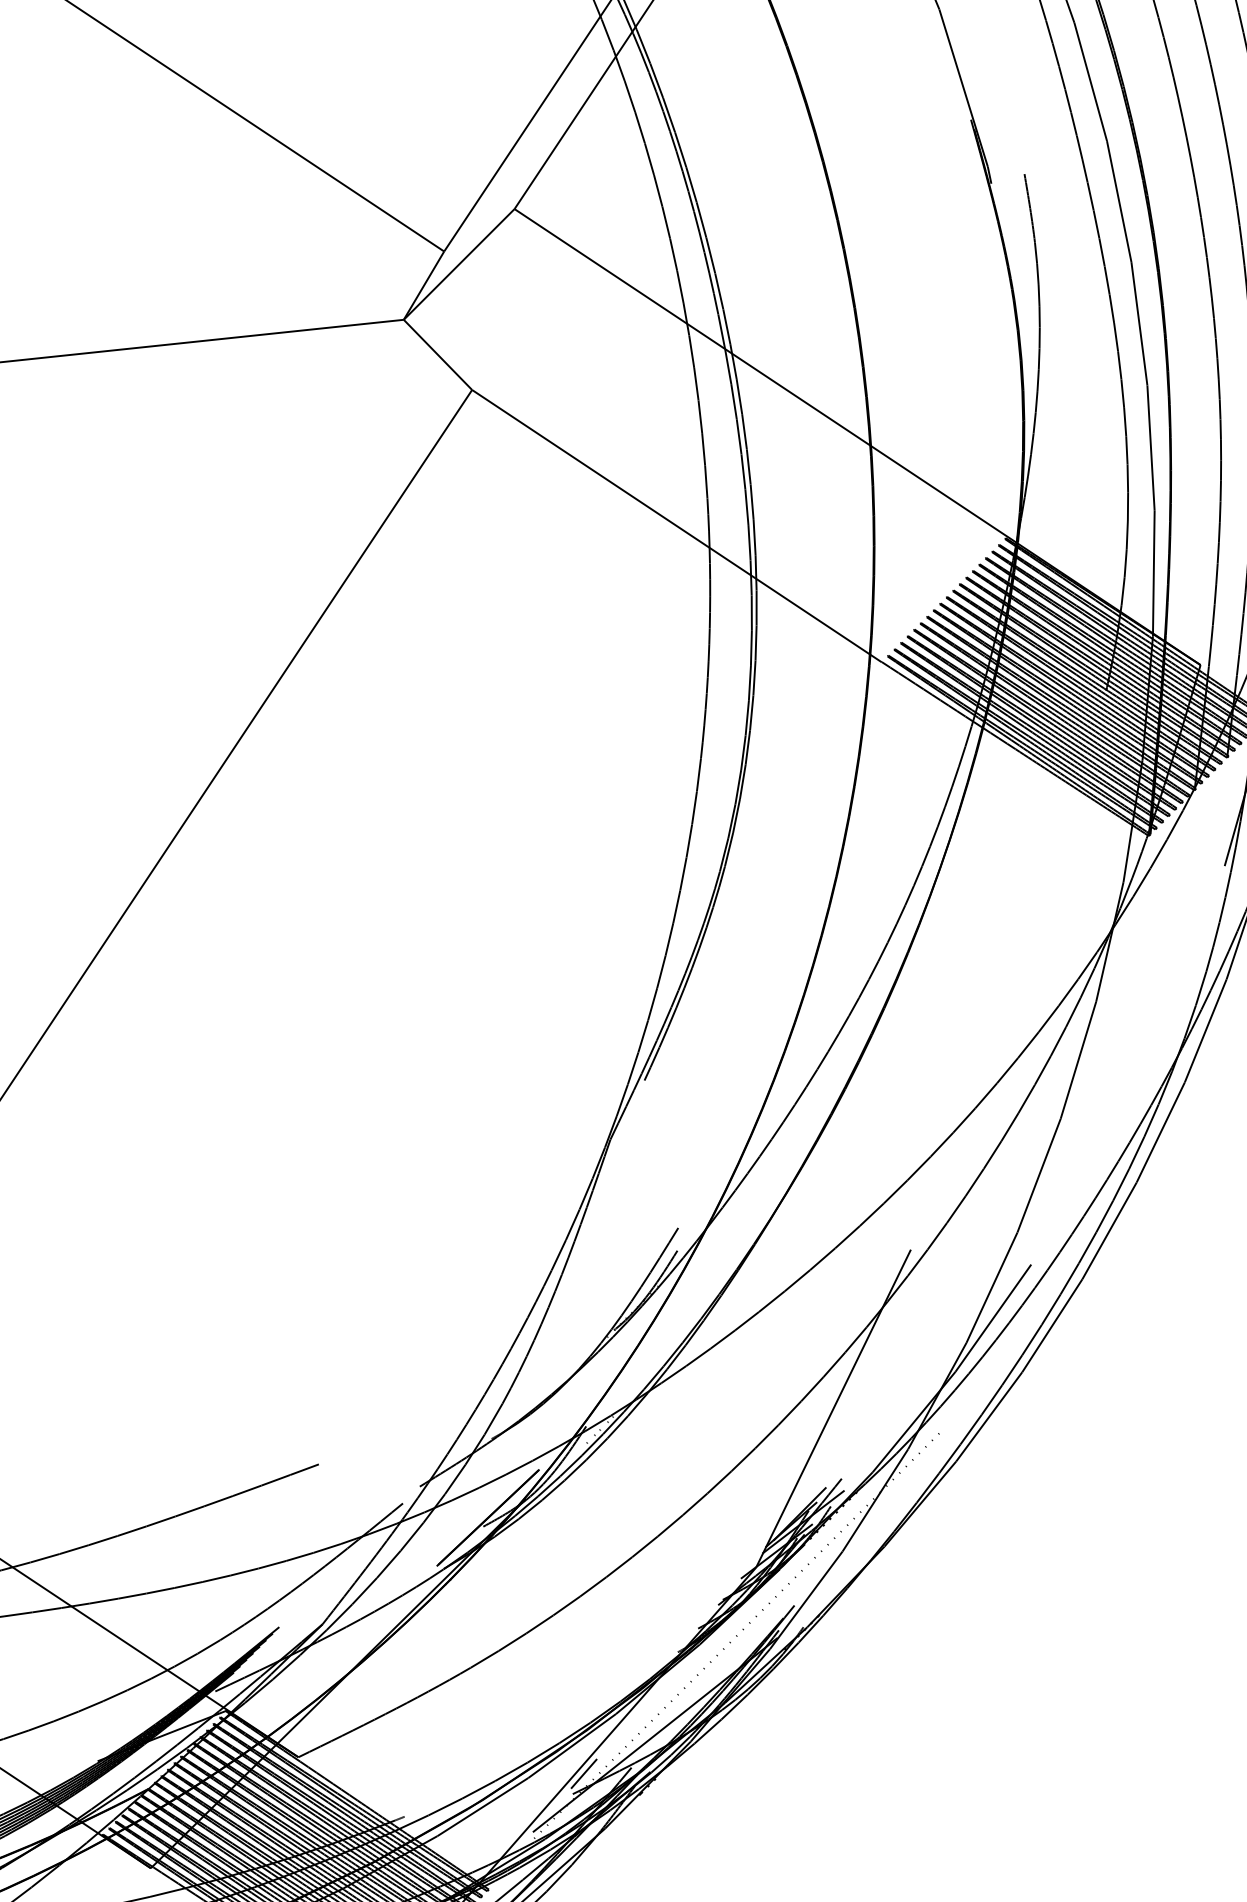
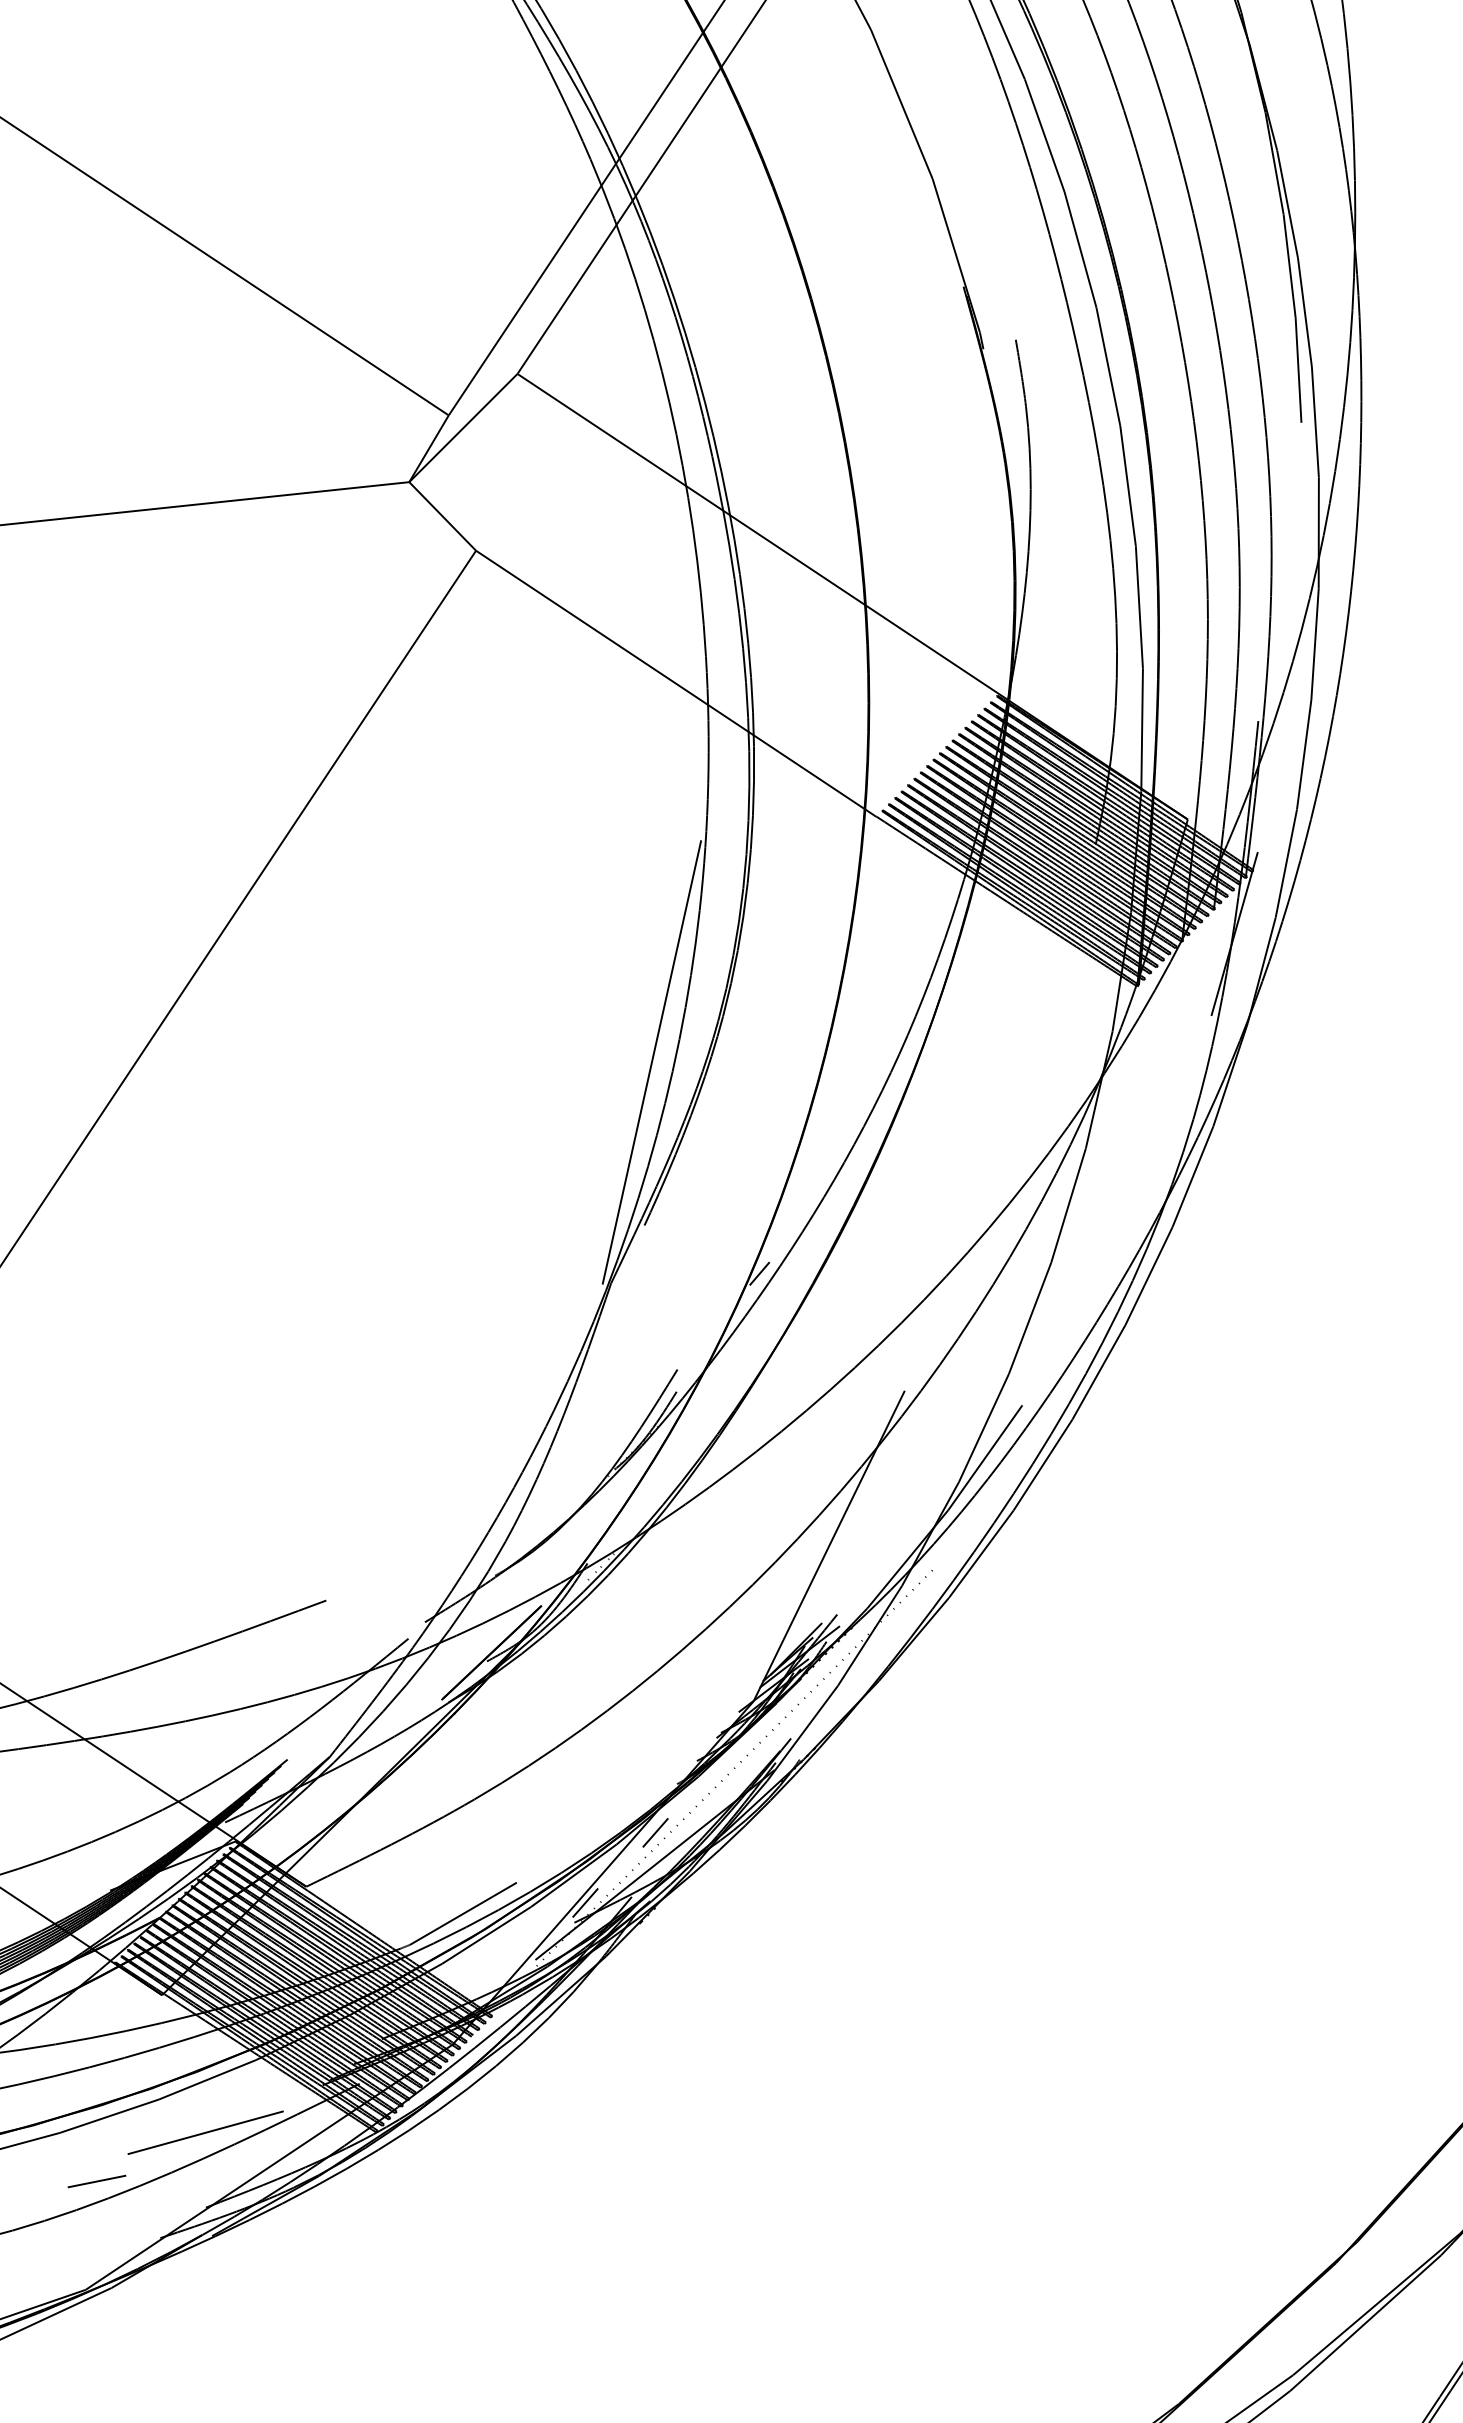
line: (651, 913) -> (651, 1062), added
line: (762, 1129) -> (759, 1273), added
line: (655, 1701) -> (655, 1832), added
line: (459, 1784) -> (463, 1913), added

